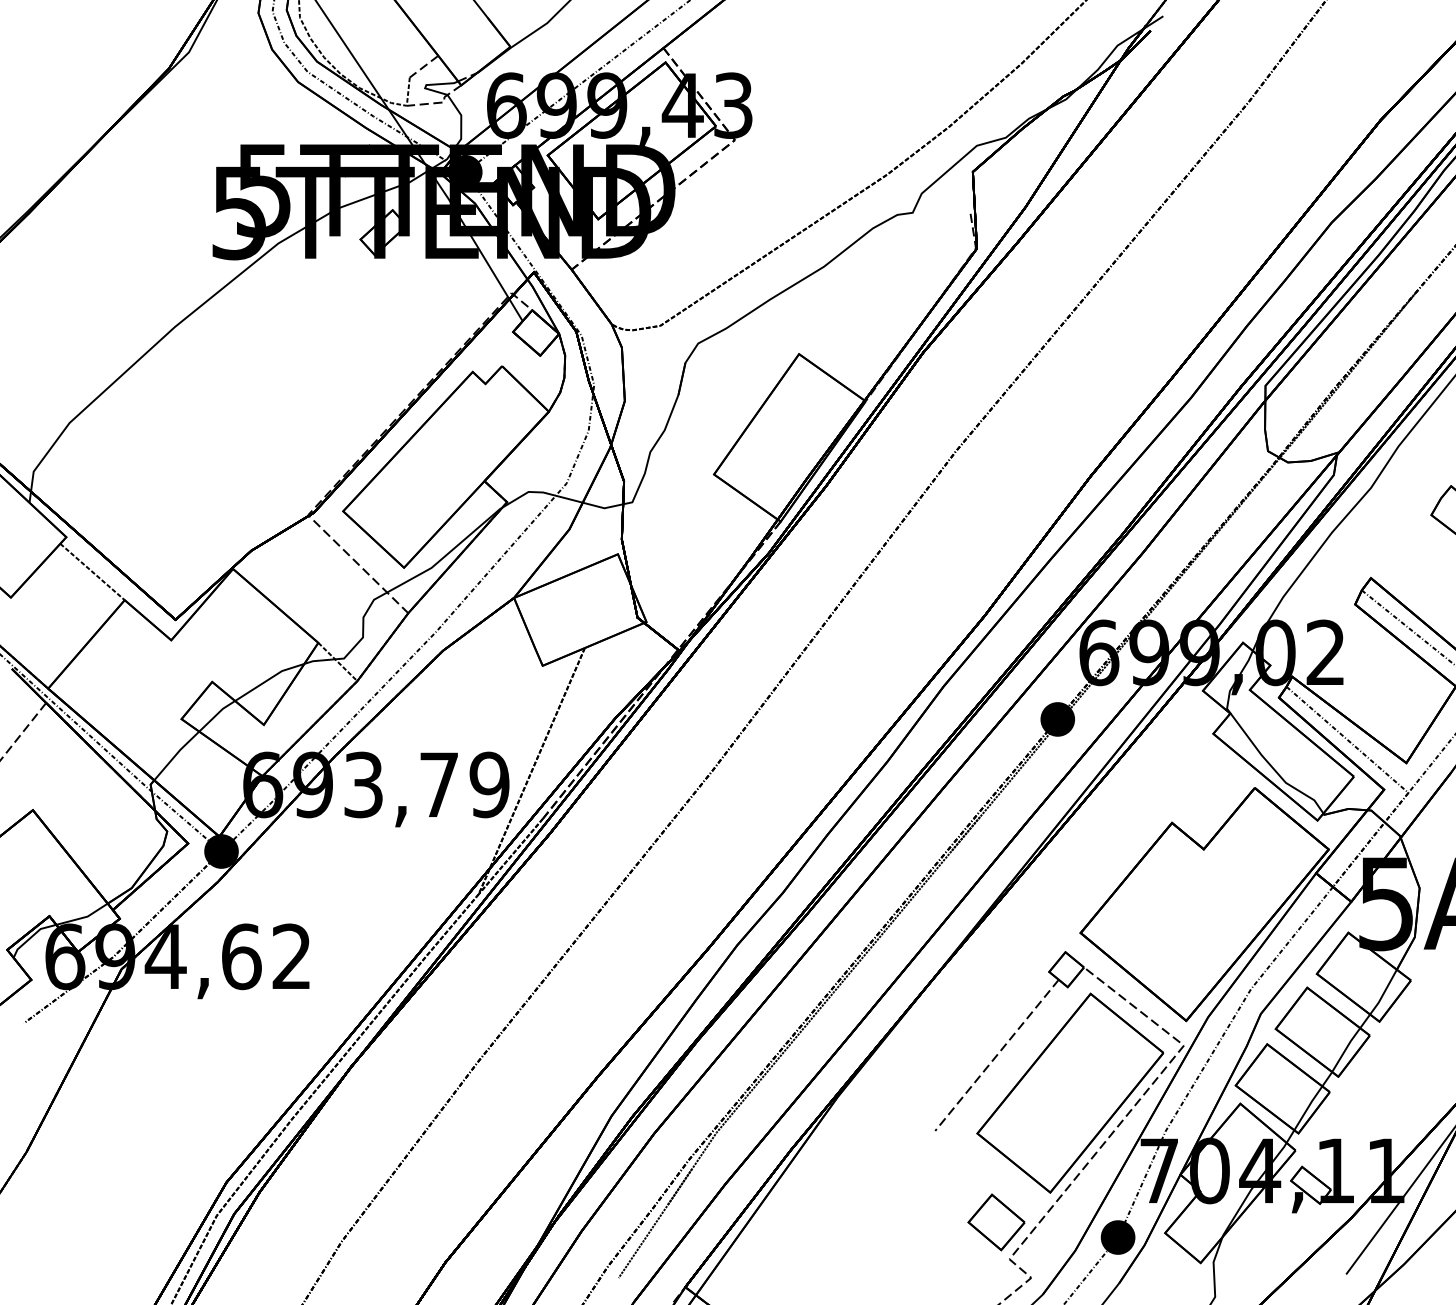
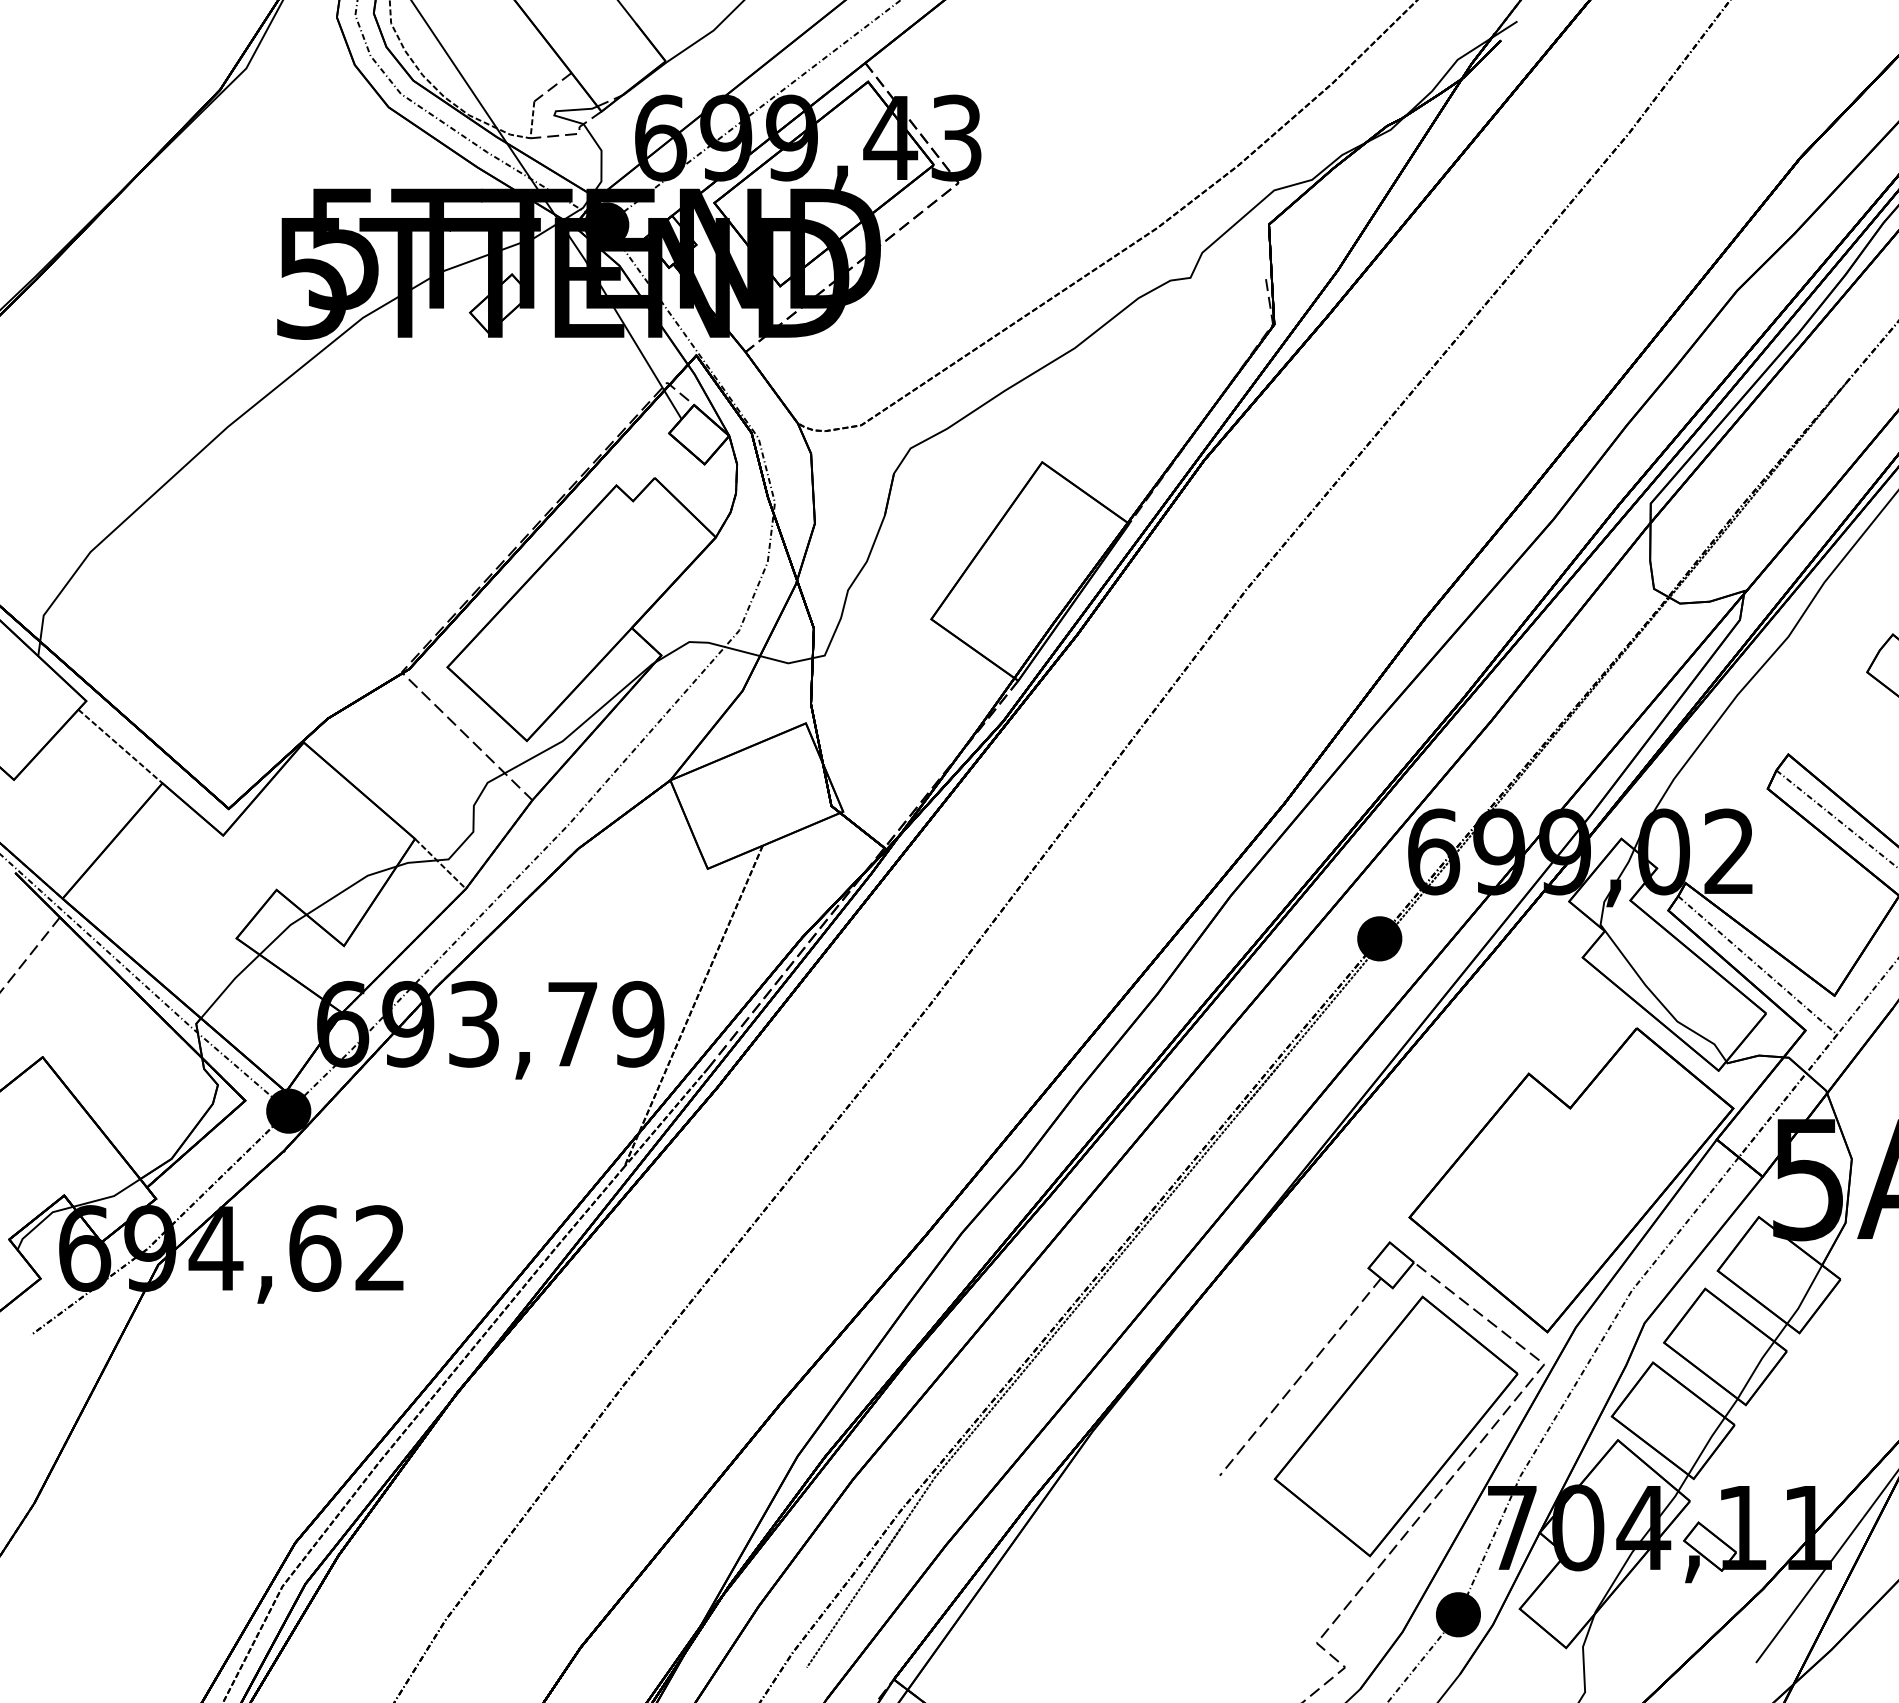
part: (996, 1222) -> (1299, 1594), removed

